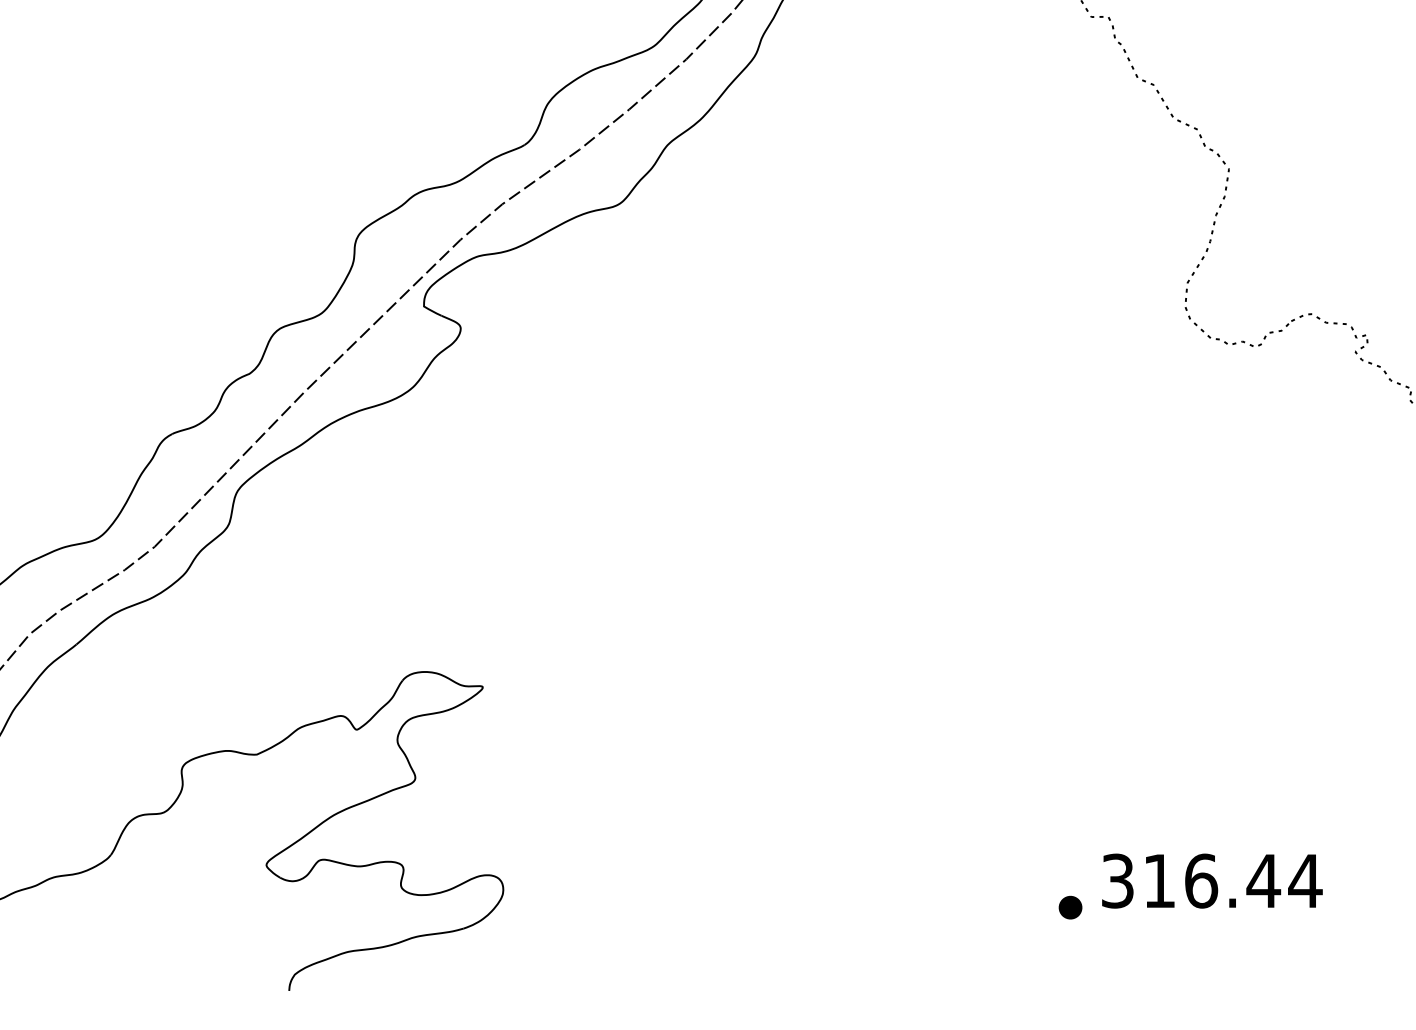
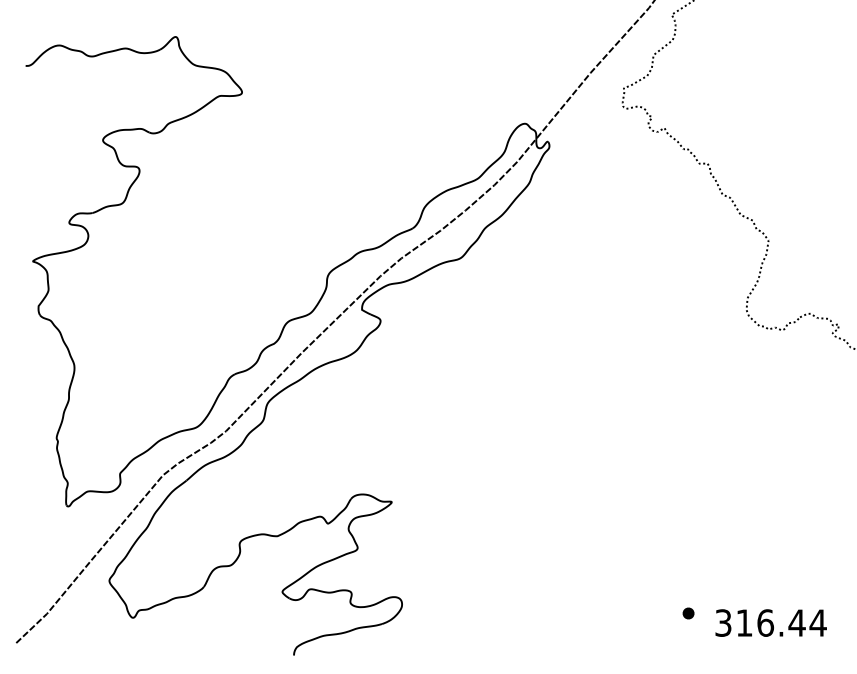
text: (1211, 879) -> (770, 622), moved

